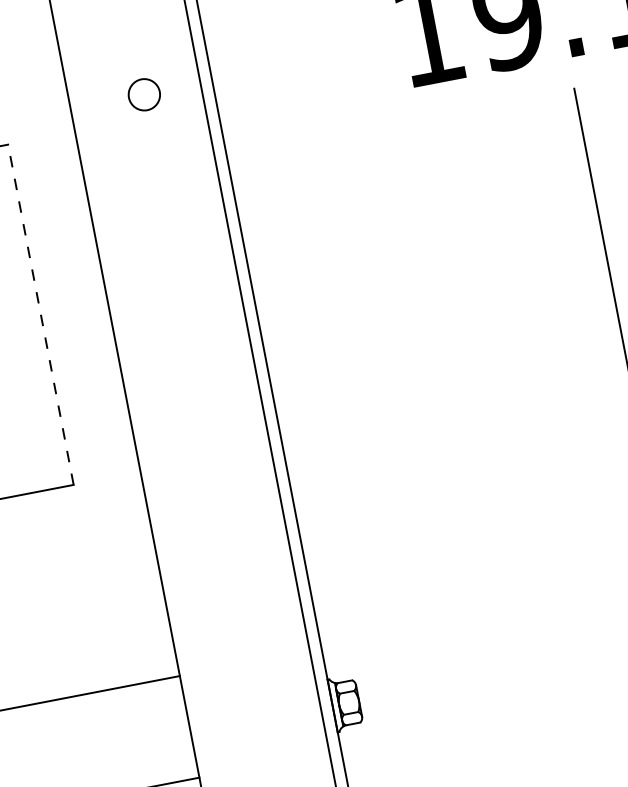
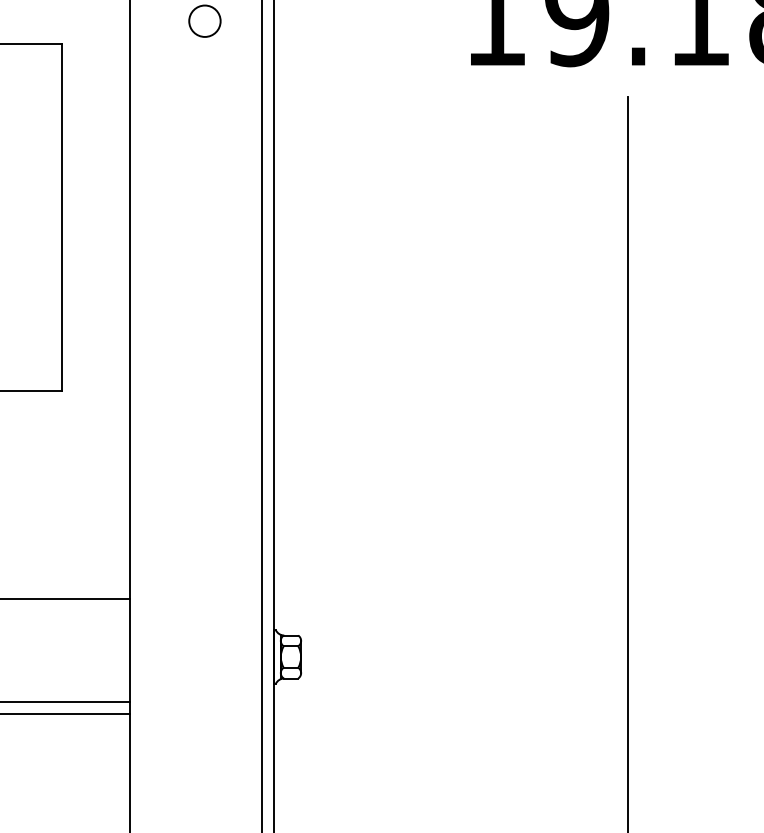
line: (40, 314) -> (61, 217), dashed -> solid

